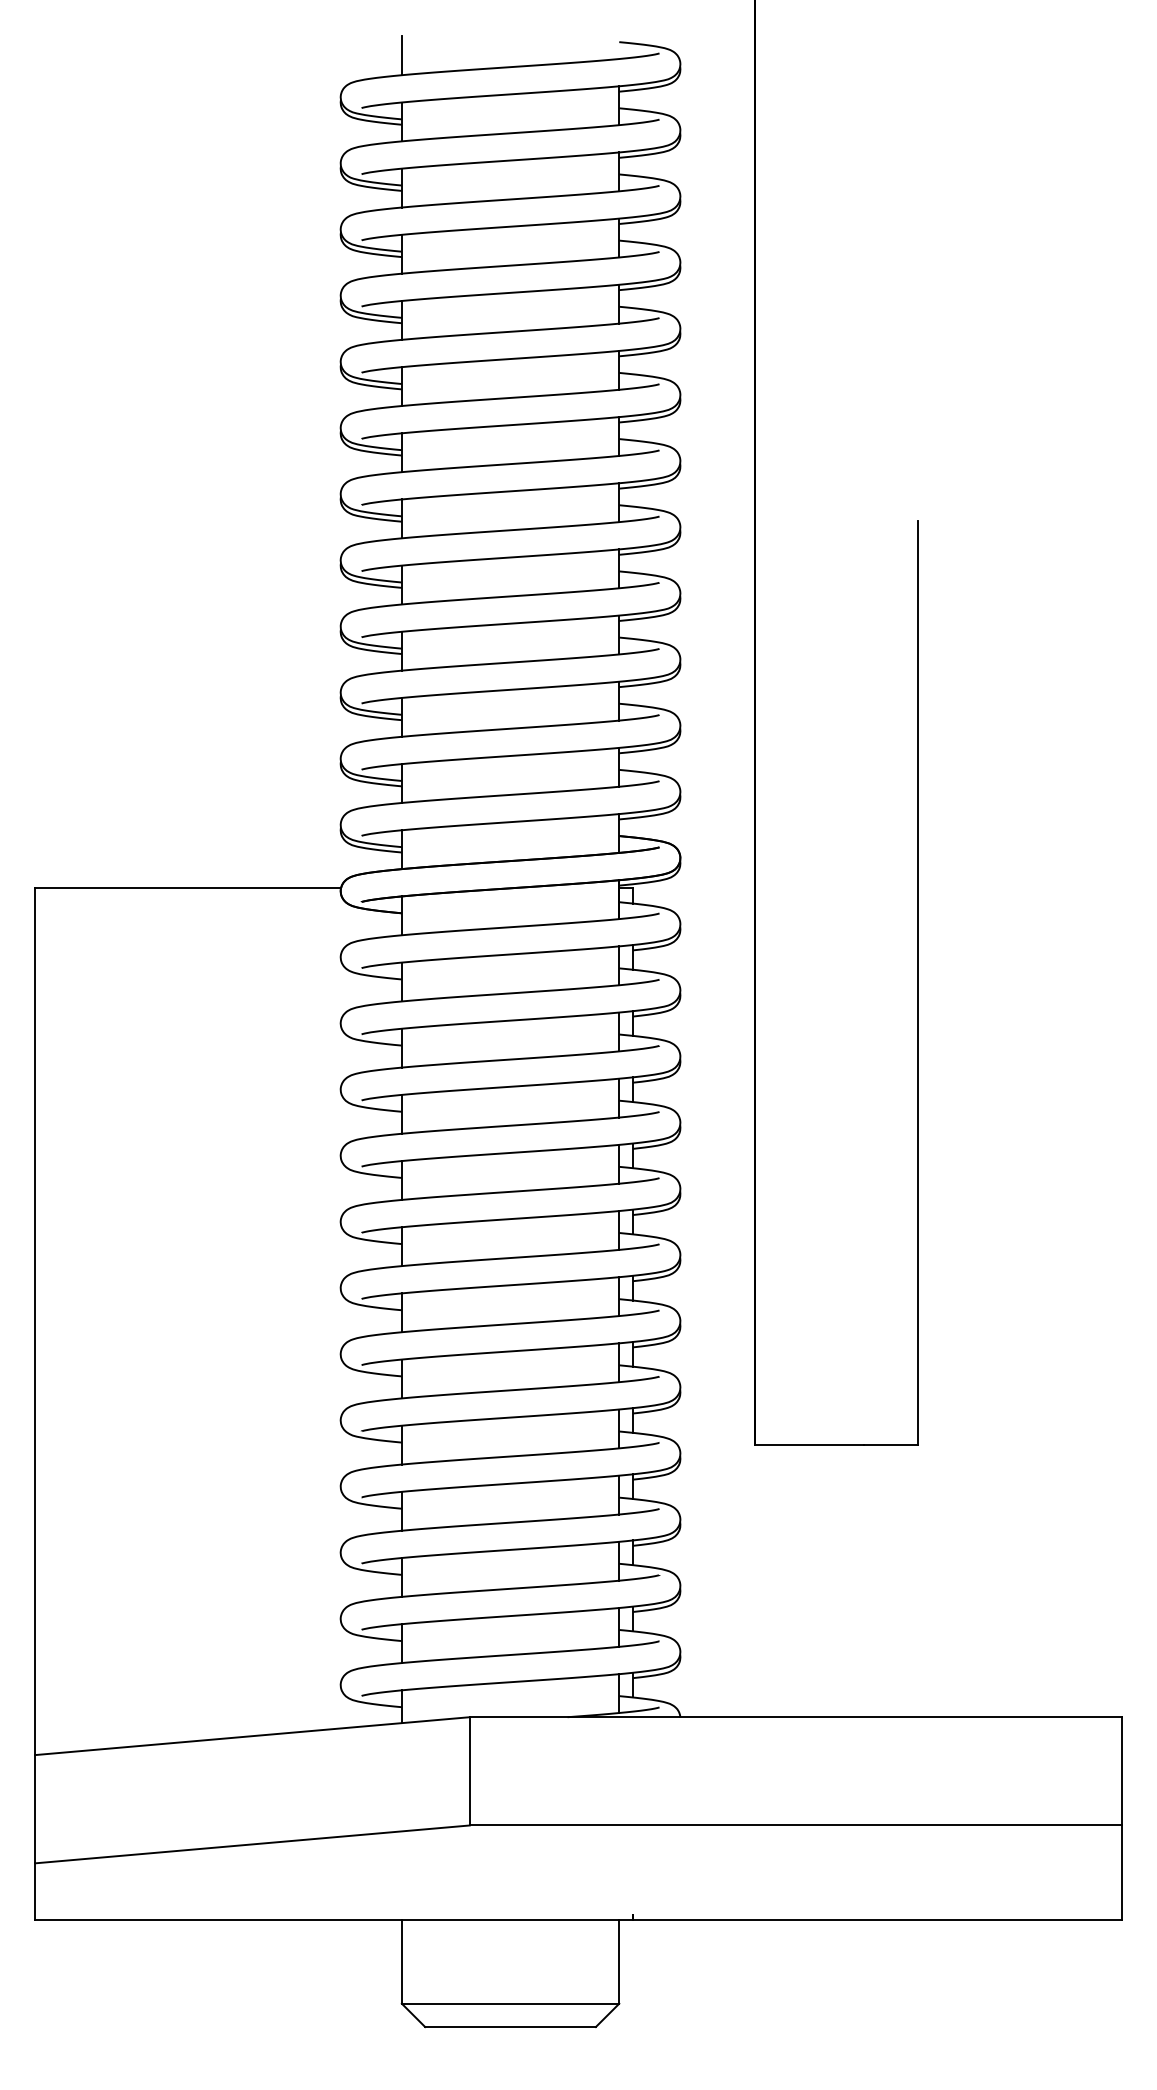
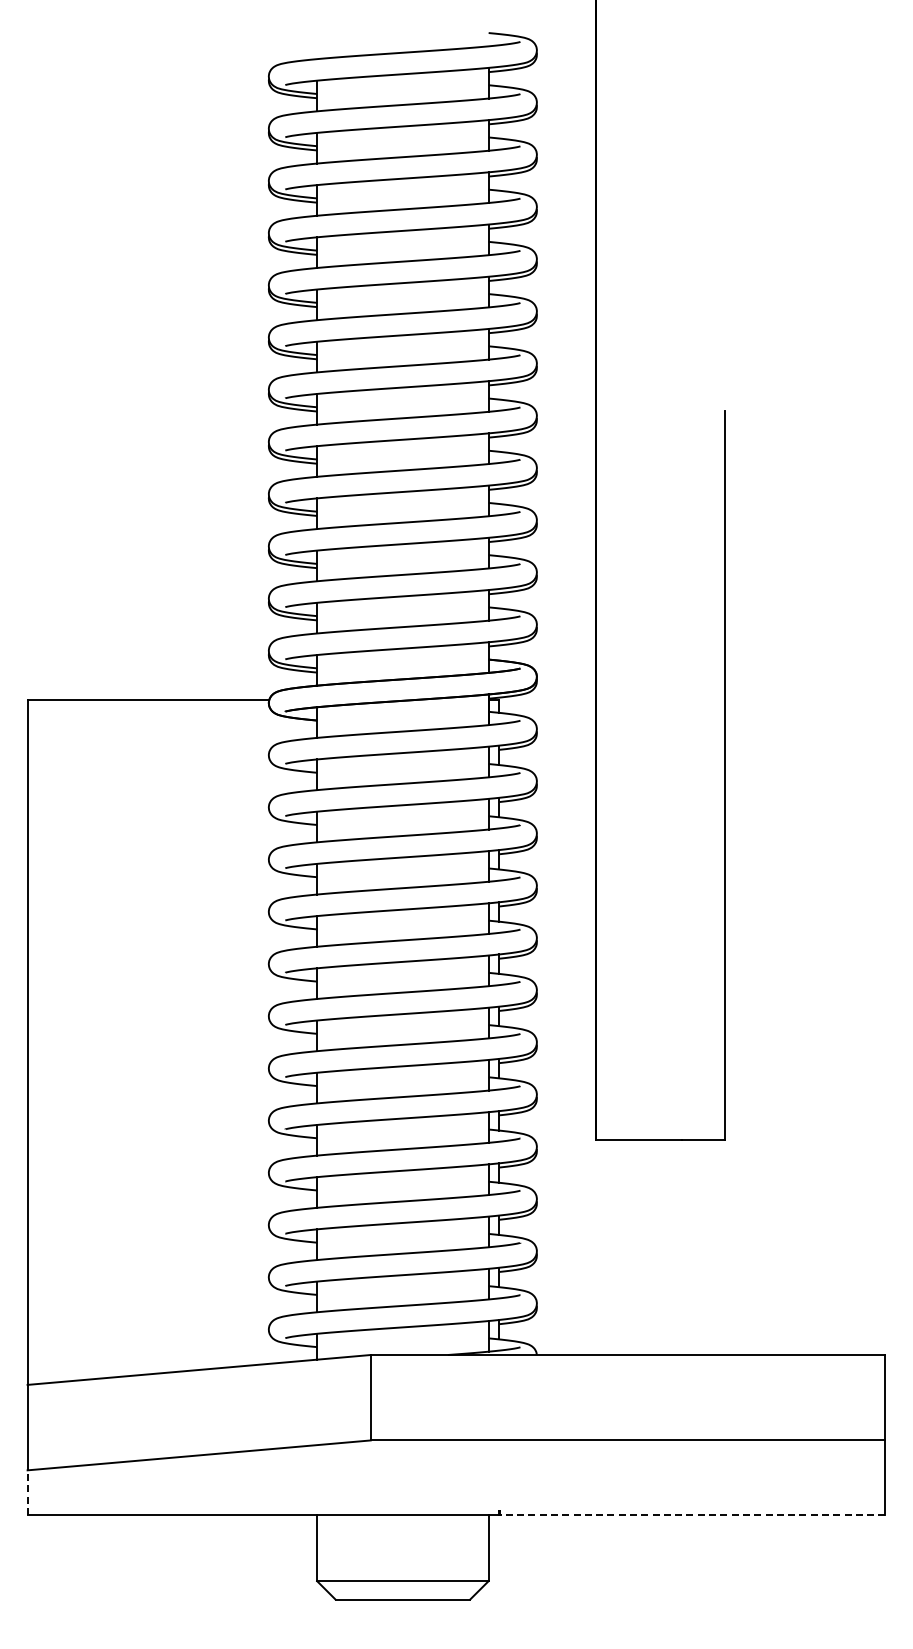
line: (402, 55) -> (317, 43), removed
line: (34, 1891) -> (27, 1492), solid -> dashed
line: (877, 1920) -> (692, 1515), solid -> dashed

